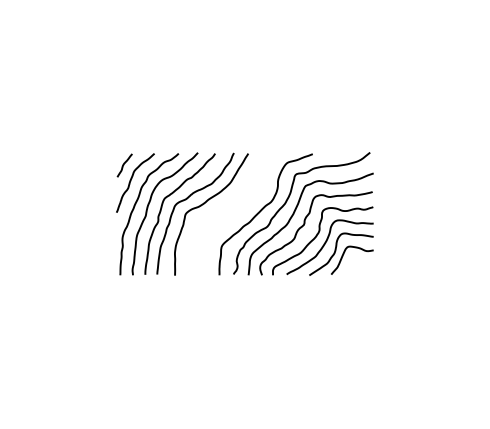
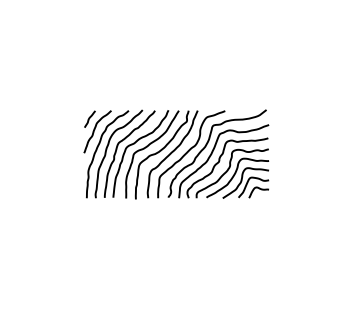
part: (231, 214) -> (166, 154), added
curve: (361, 263) -> (260, 189), added

